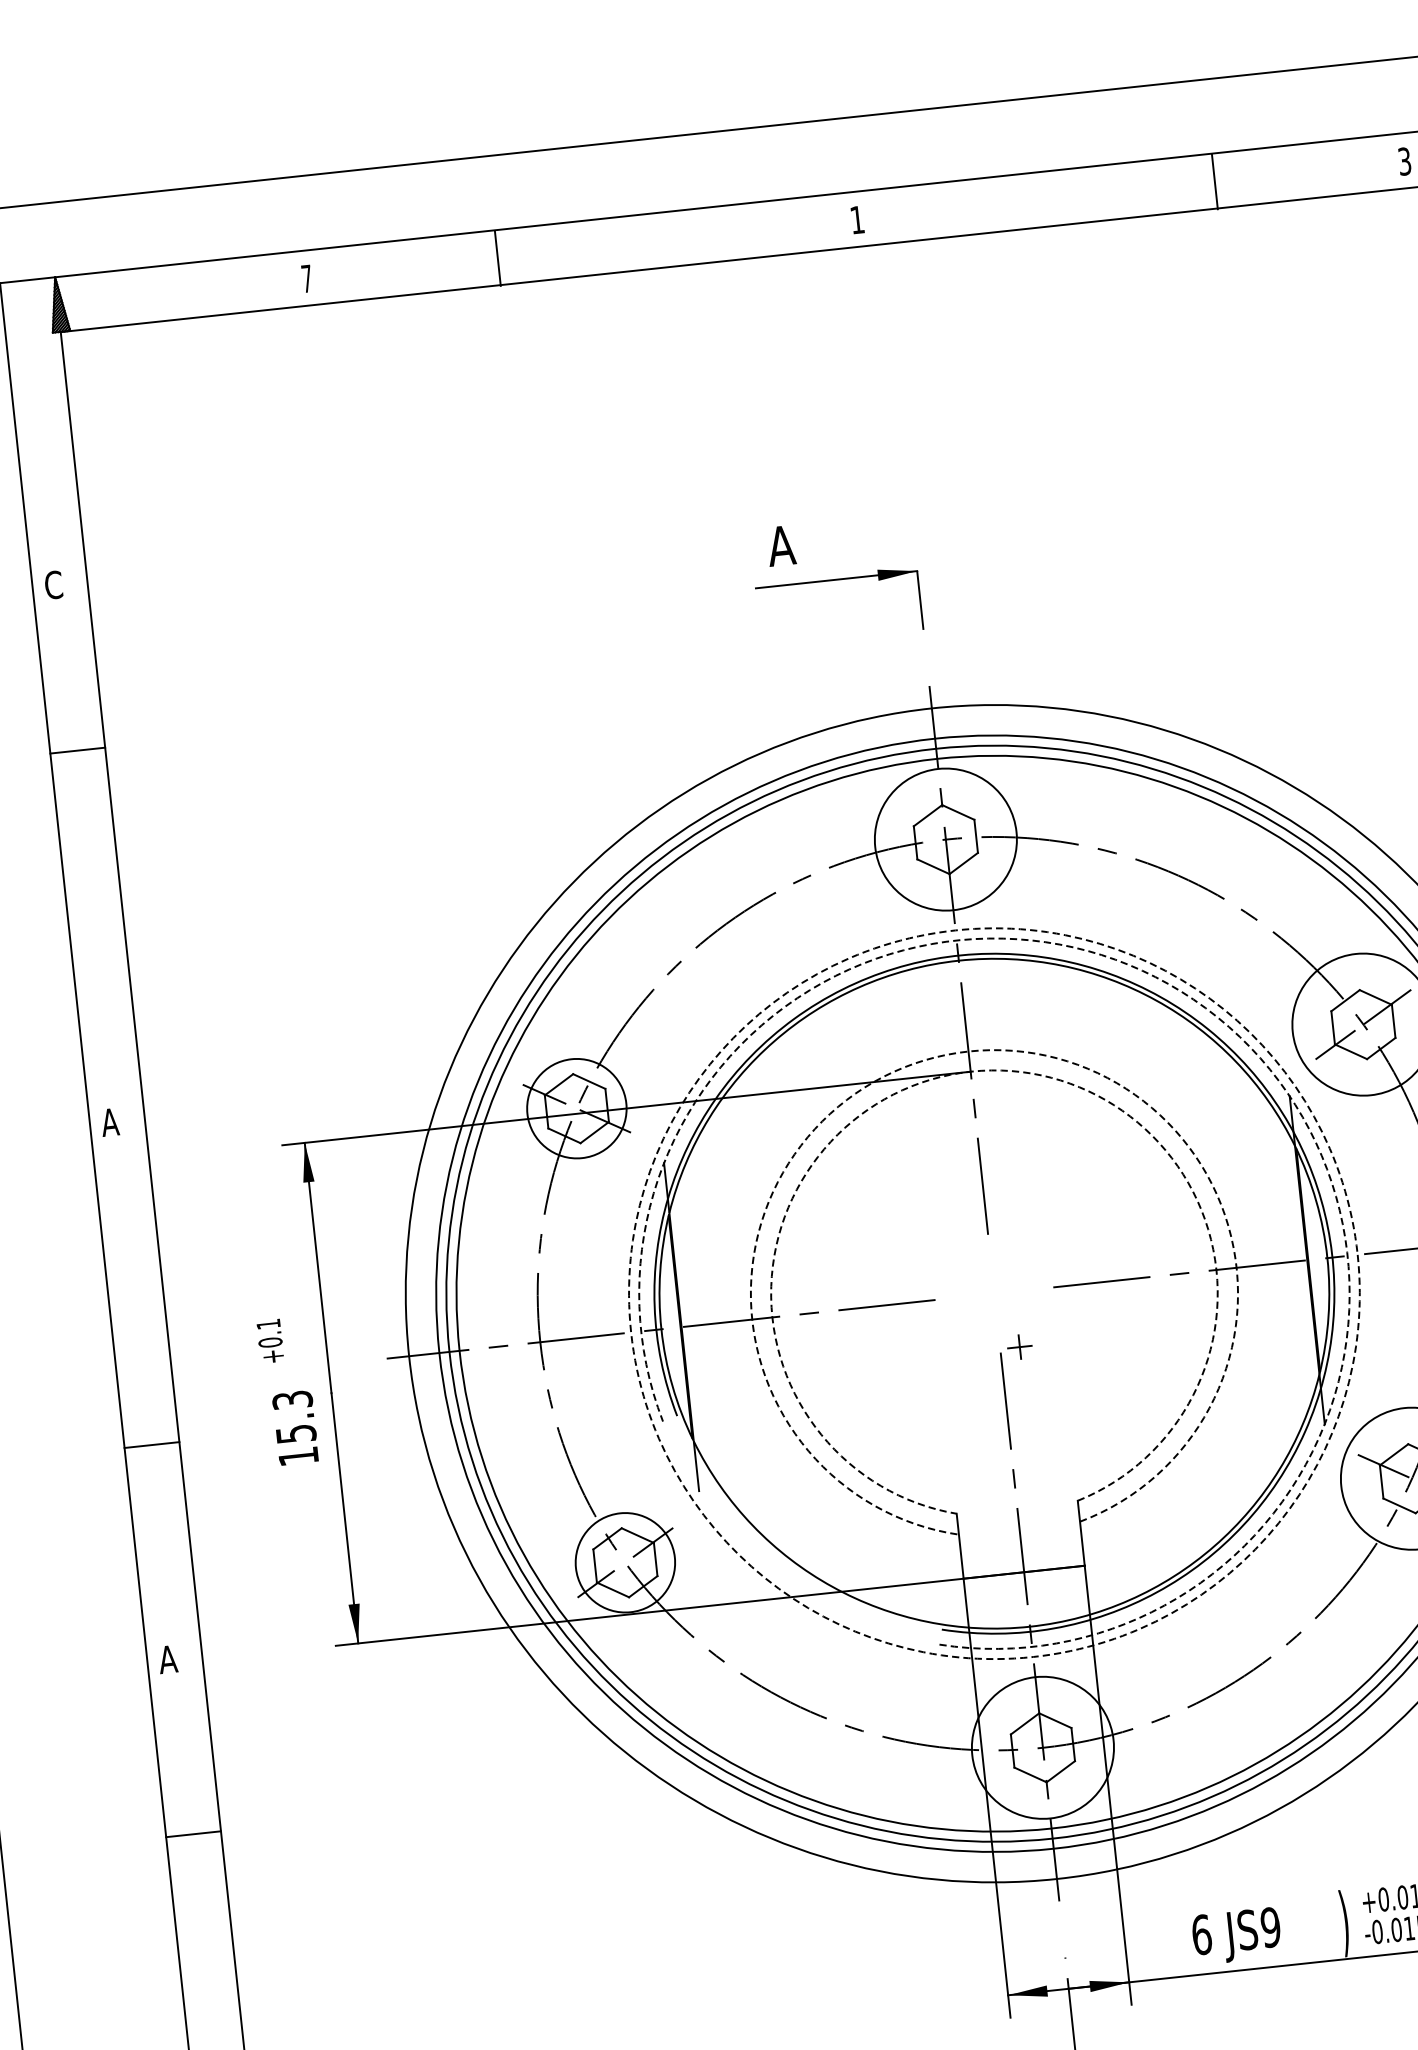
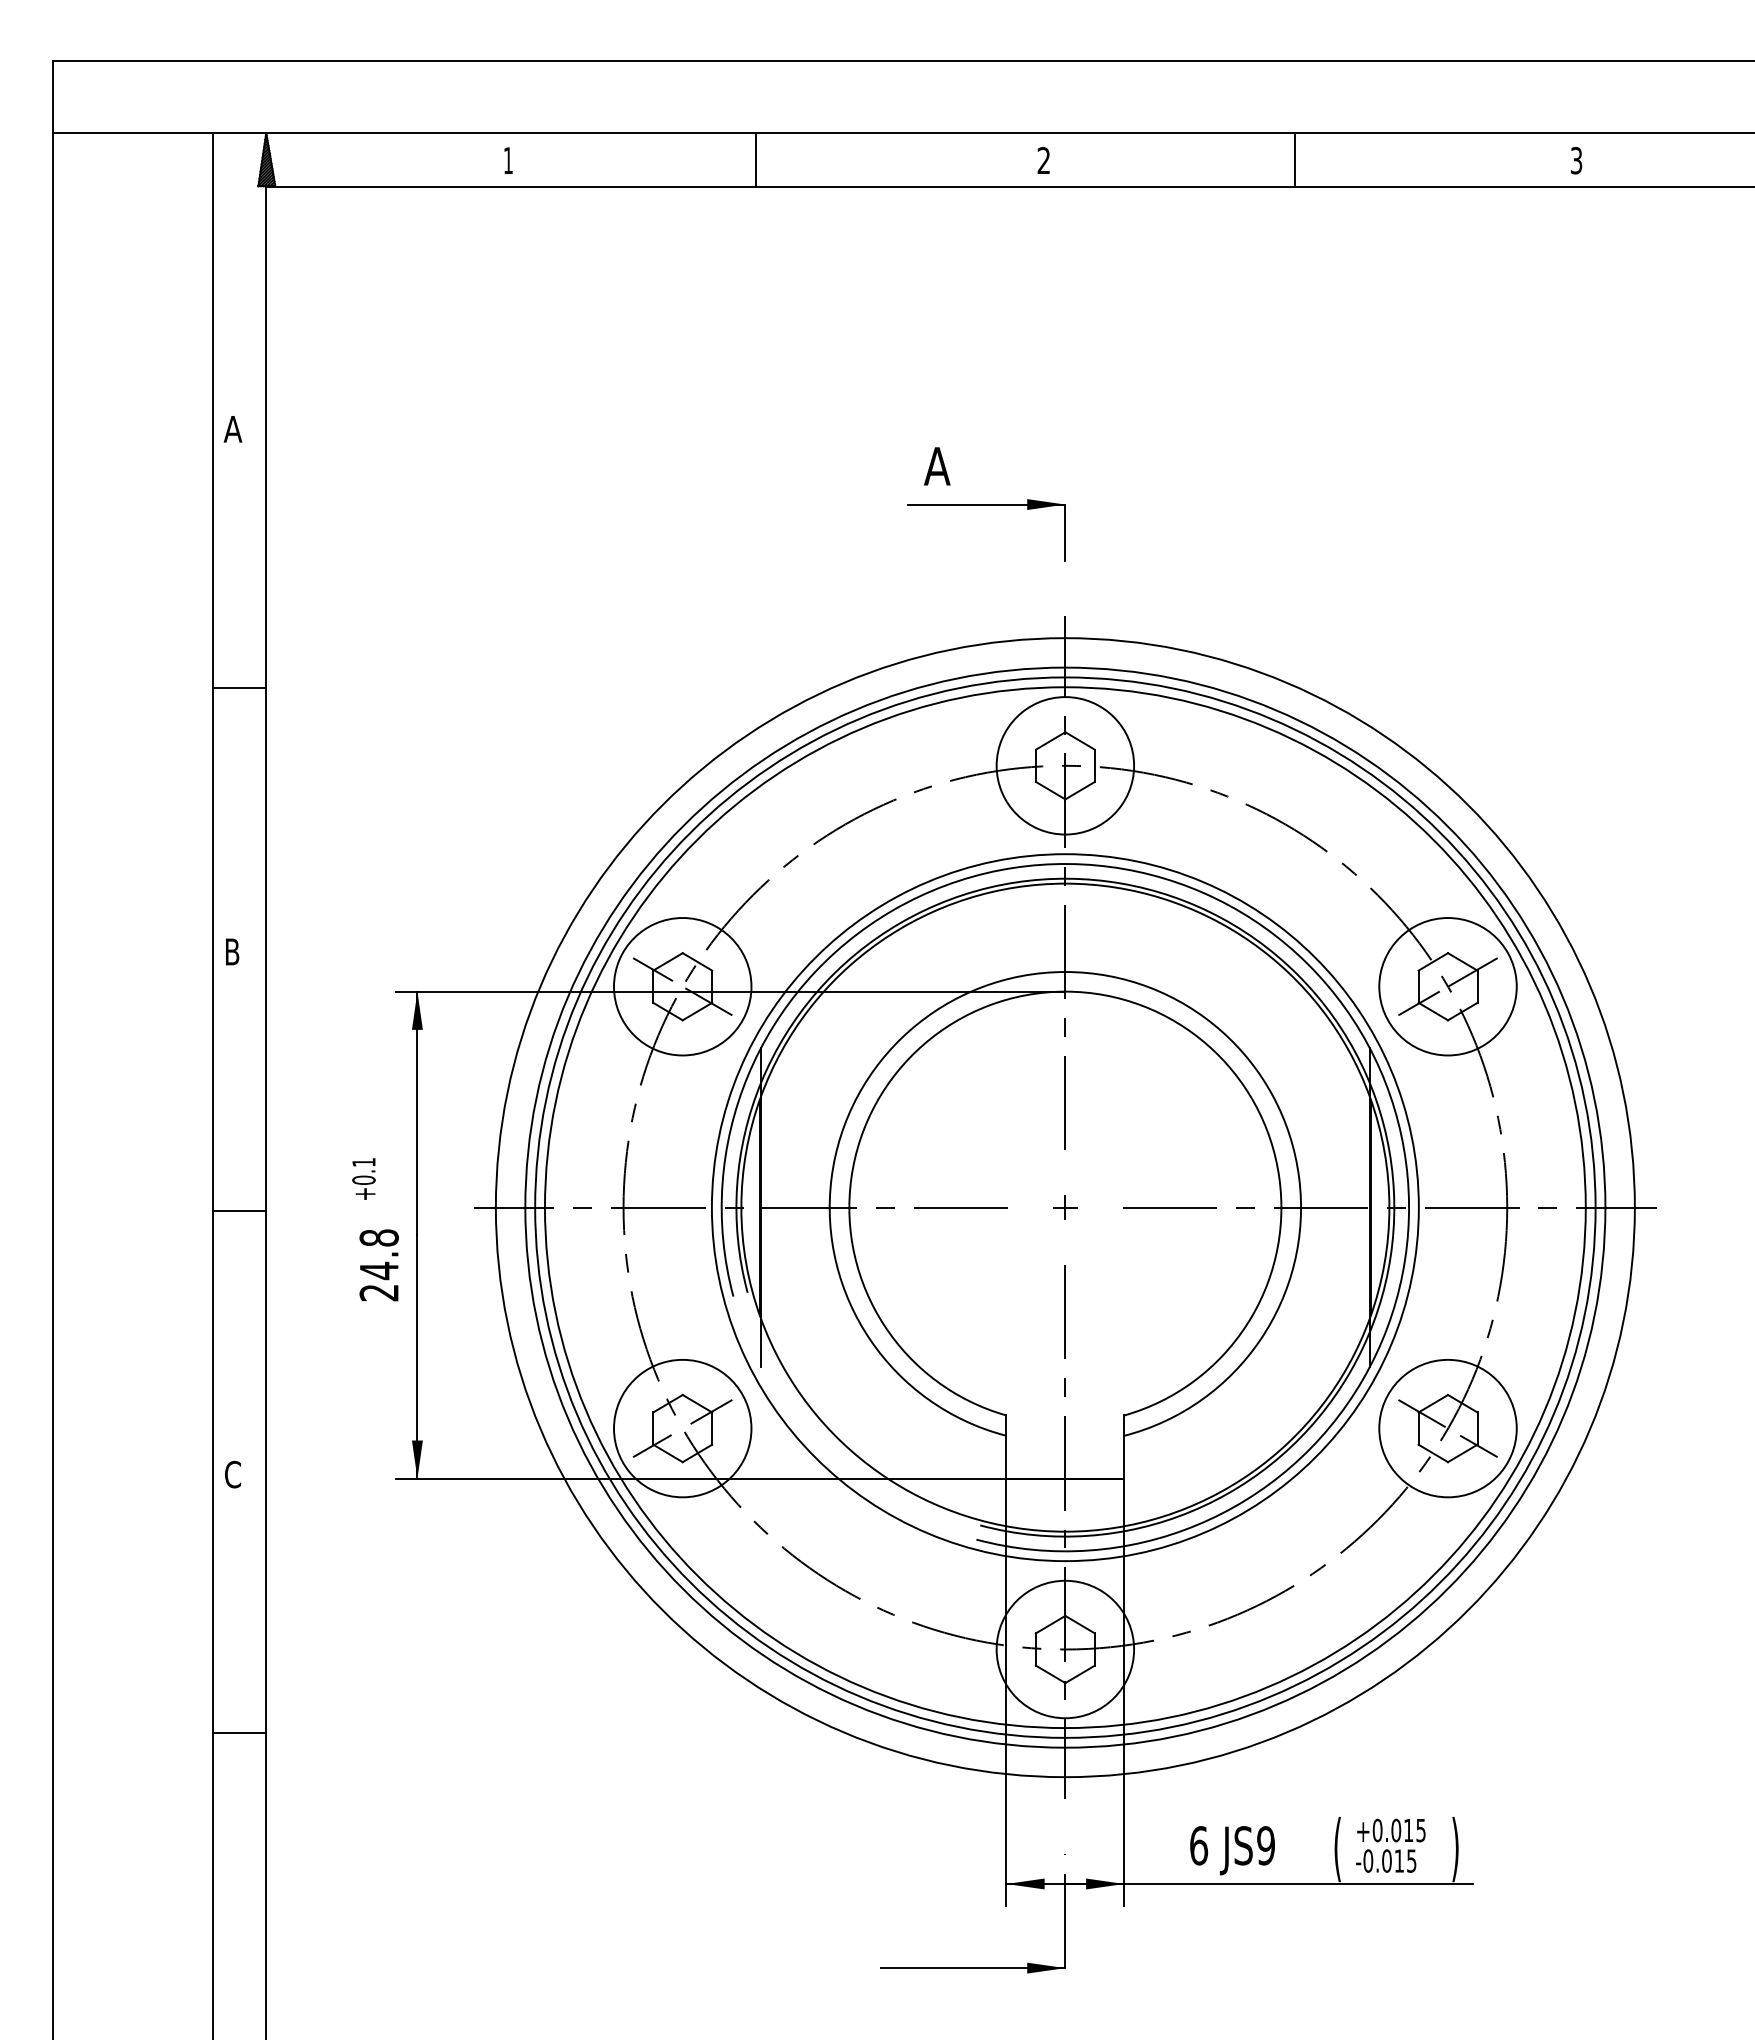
line: (1214, 181) -> (1294, 160), moved
text: (856, 219) -> (1043, 160), 1 -> 2
line: (498, 258) -> (756, 160), moved
text: (307, 278) -> (508, 160), 7 -> 1
text: (52, 585) -> (232, 429), C -> A
line: (77, 750) -> (239, 687), moved
arc: (1217, 1017) -> (1308, 964), dashed -> solid
arc: (968, 1052) -> (1065, 972), dashed -> solid
arc: (970, 1071) -> (1065, 991), dashed -> solid
circle: (576, 1108) -> (682, 986), size x1.43
text: (109, 1122) -> (231, 951), A -> B
circle: (993, 1293) -> (1064, 1207), dashed -> solid
part: (1019, 1346) -> (1065, 1207), moved
text: (294, 1428) -> (378, 1265), 15.3 -> 24.8
line: (152, 1444) -> (239, 1210), moved
circle: (625, 1562) -> (682, 1428), size x1.43
text: (167, 1659) -> (232, 1474), A -> C
line: (193, 1834) -> (239, 1733), moved
text: (1344, 1923) -> (1337, 1849), ) -> (

